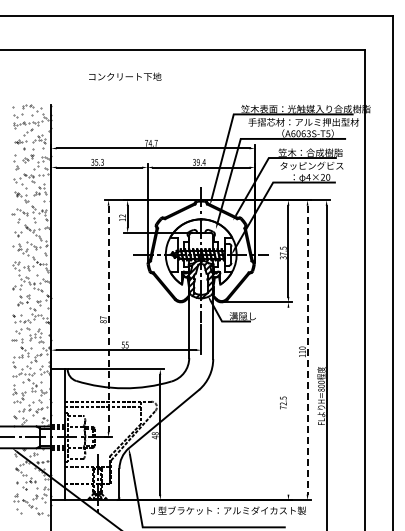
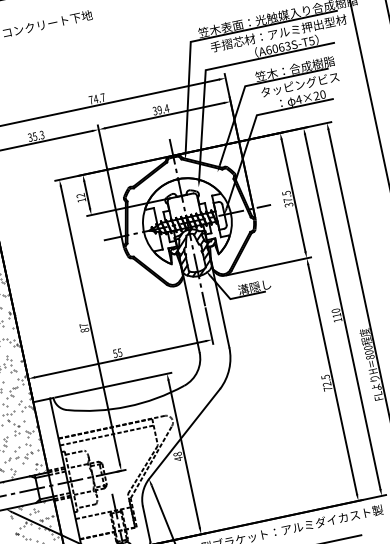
line: (108, 319) -> (90, 326), dashed -> solid
line: (307, 350) -> (342, 312), dashed -> solid
line: (288, 400) -> (332, 378), added

